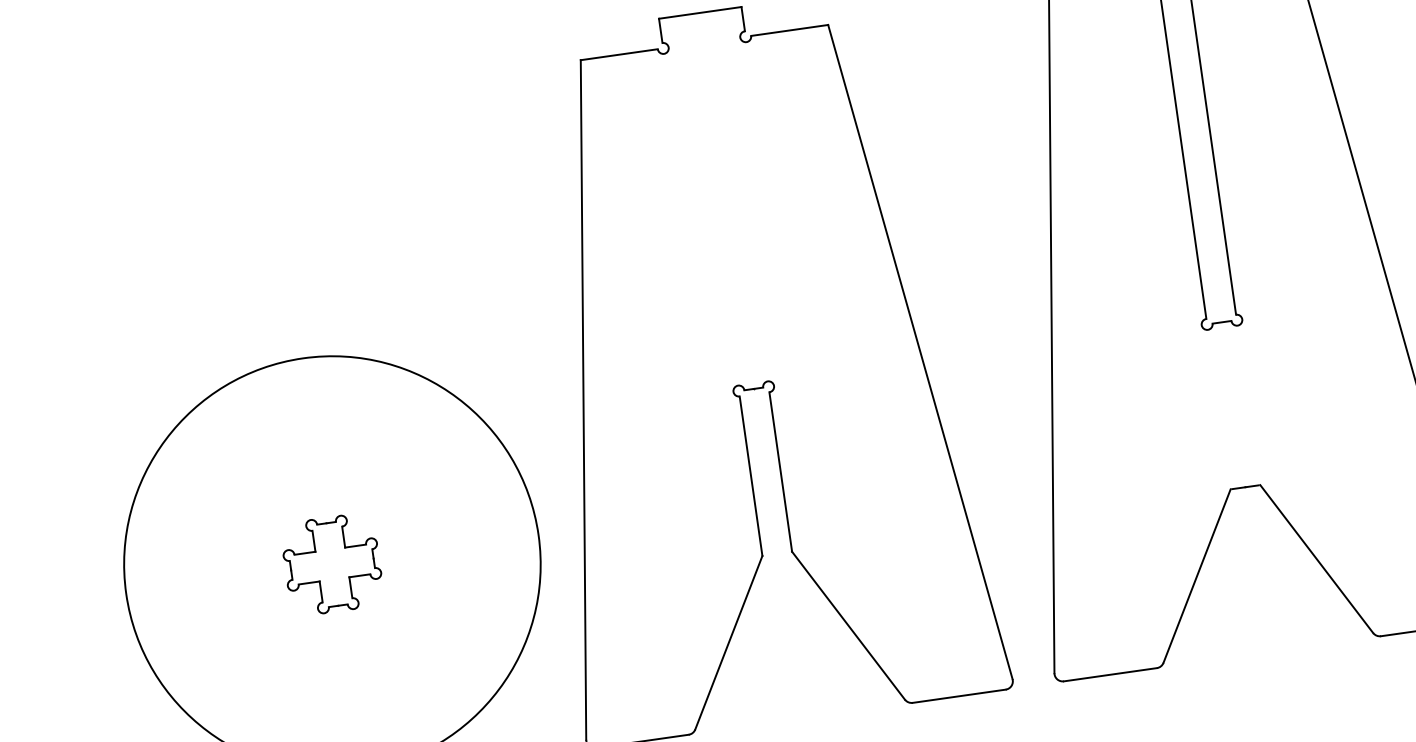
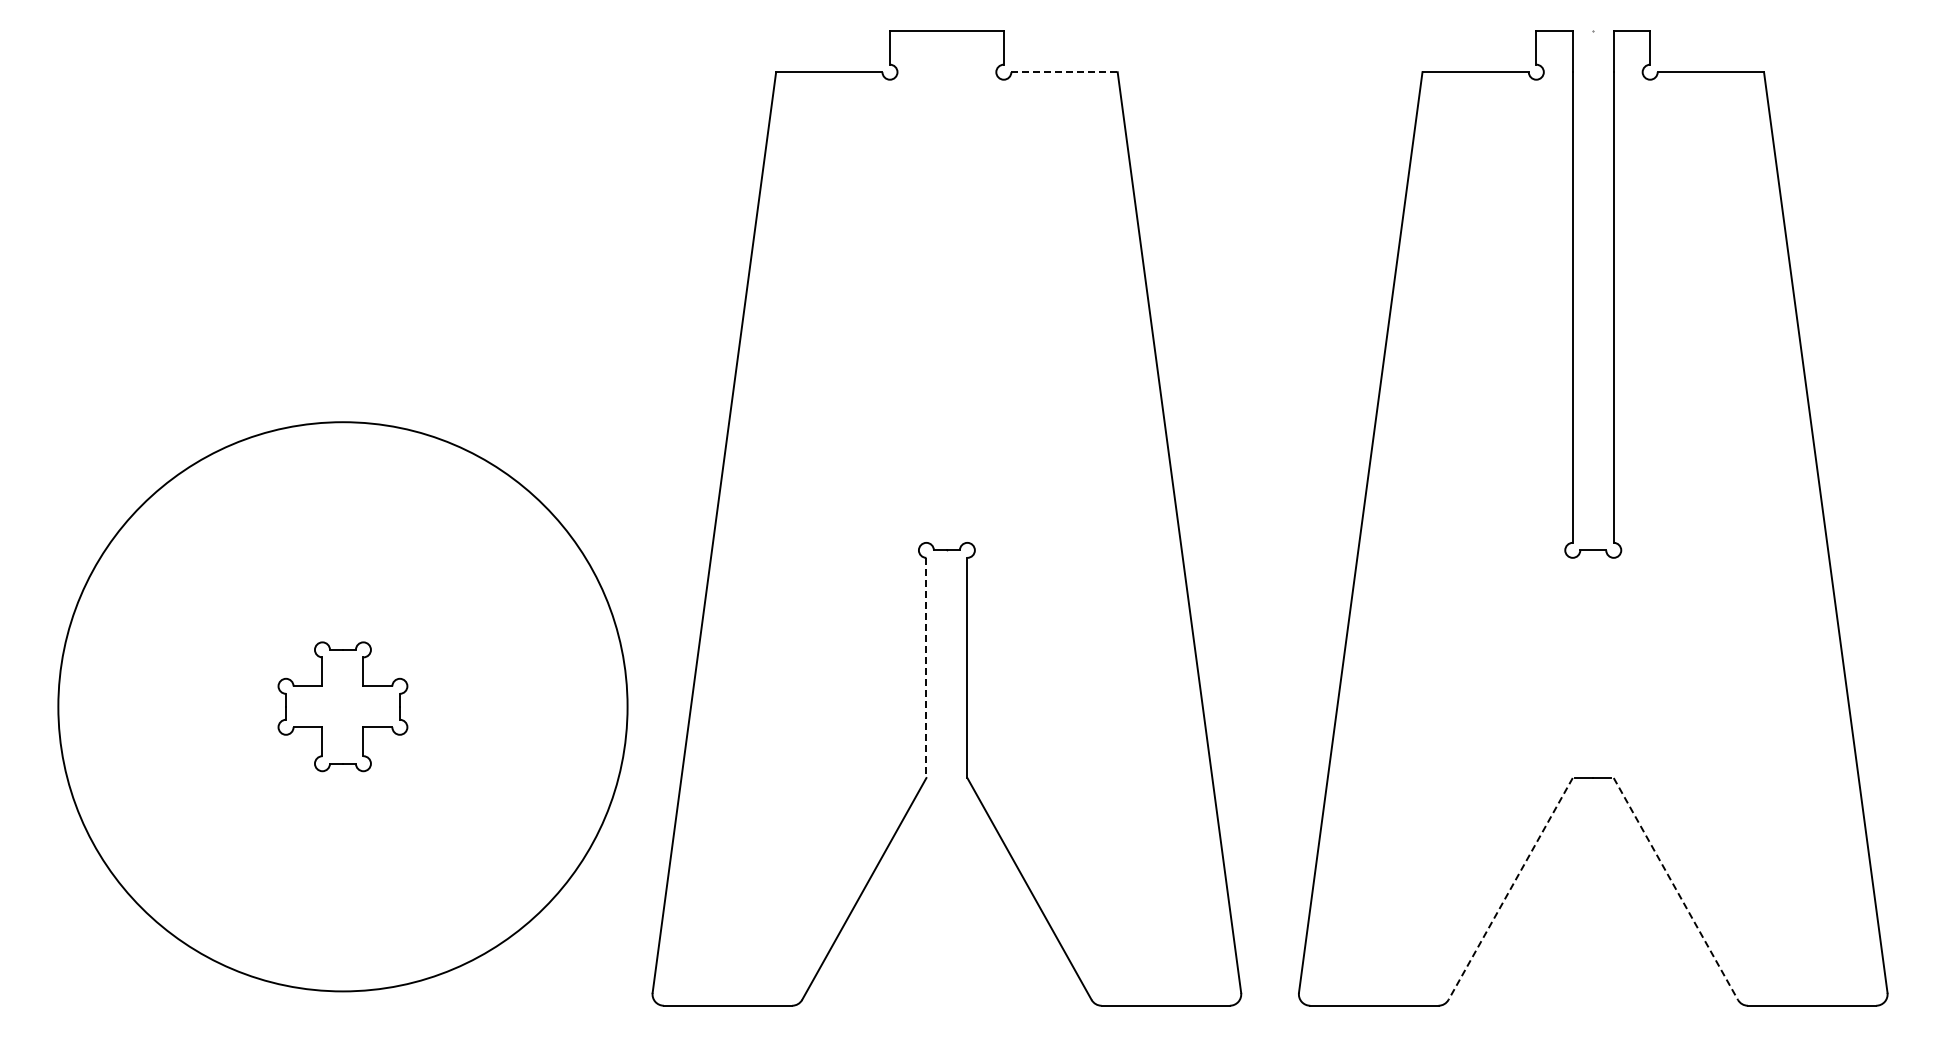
line: (790, 30) -> (1065, 72), solid -> dashed
line: (751, 476) -> (926, 668), solid -> dashed
line: (1317, 559) -> (1676, 889), solid -> dashed
line: (1197, 576) -> (1510, 889), solid -> dashed

